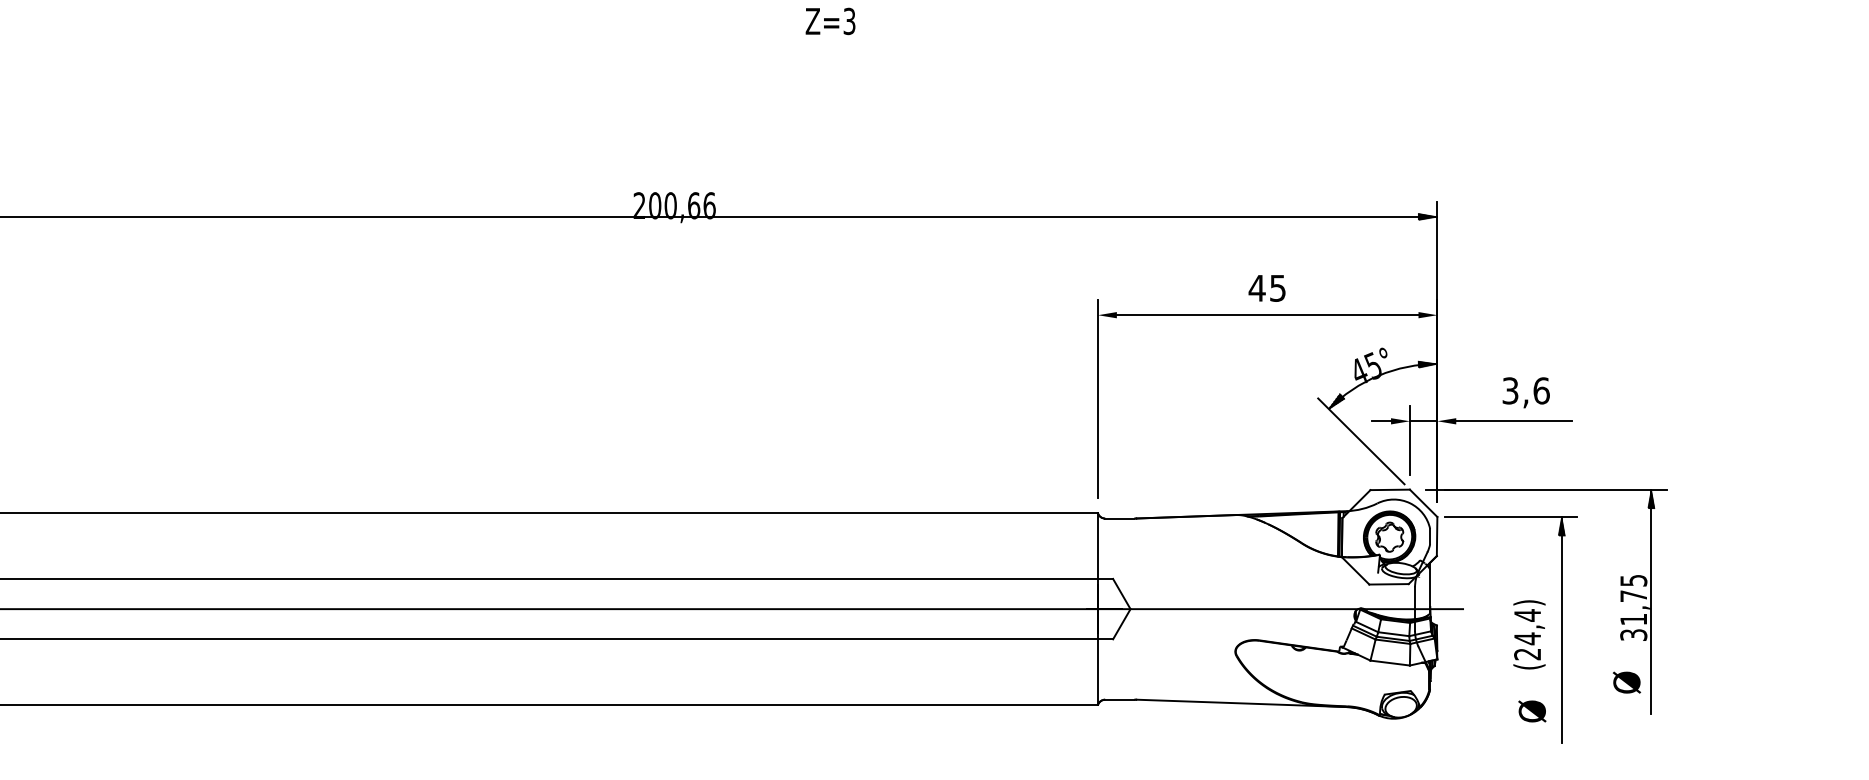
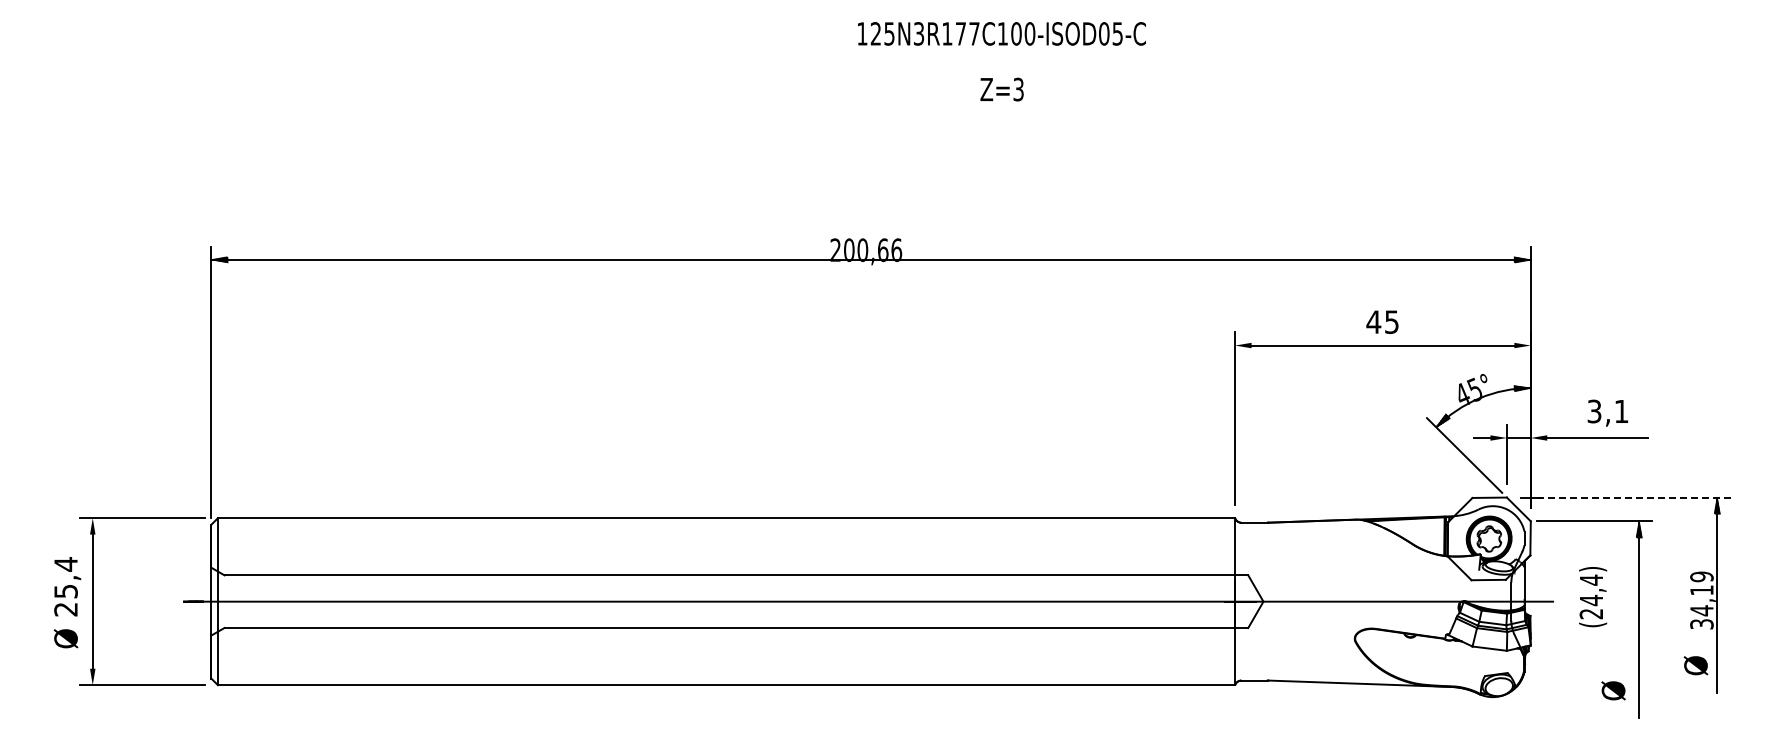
text: (1541, 390) -> (1621, 411), 3,6 -> 3,1
line: (1555, 489) -> (1633, 497), solid -> dashed
text: (1633, 599) -> (1701, 593), 31,75 -> 34,19
text: (1529, 635) -> (1593, 597), moved

